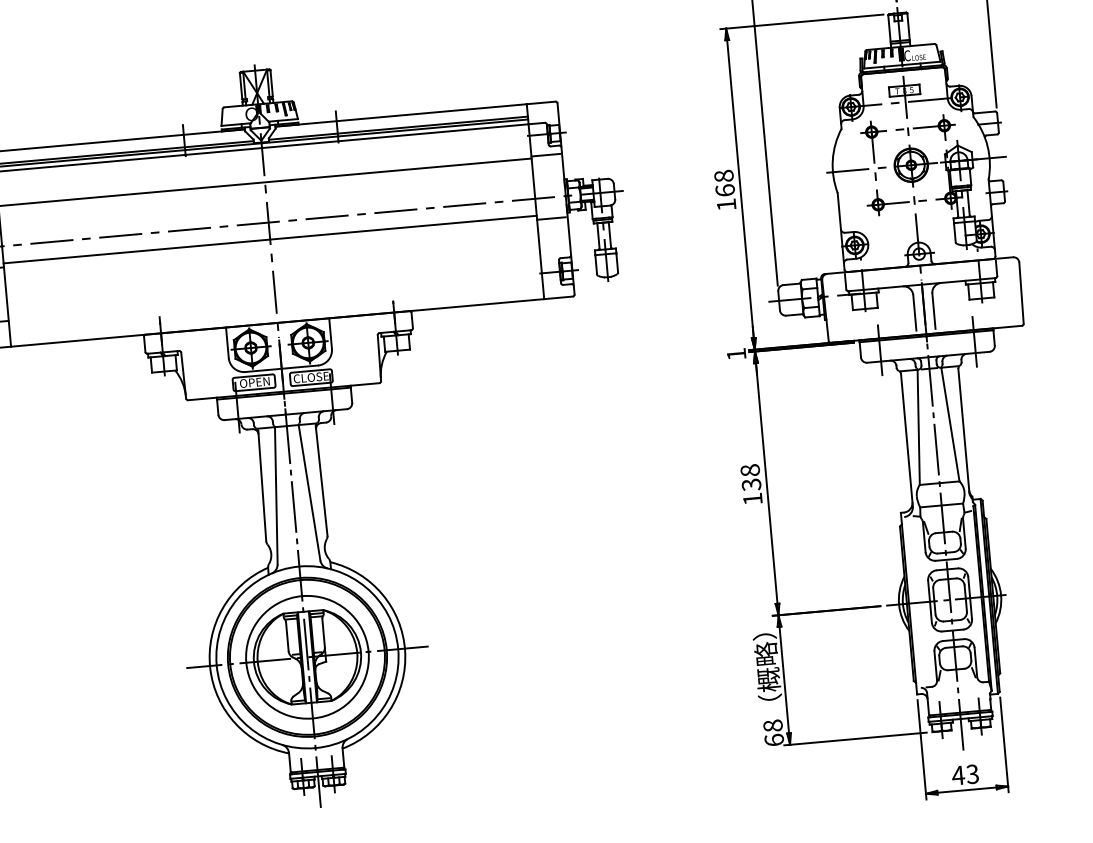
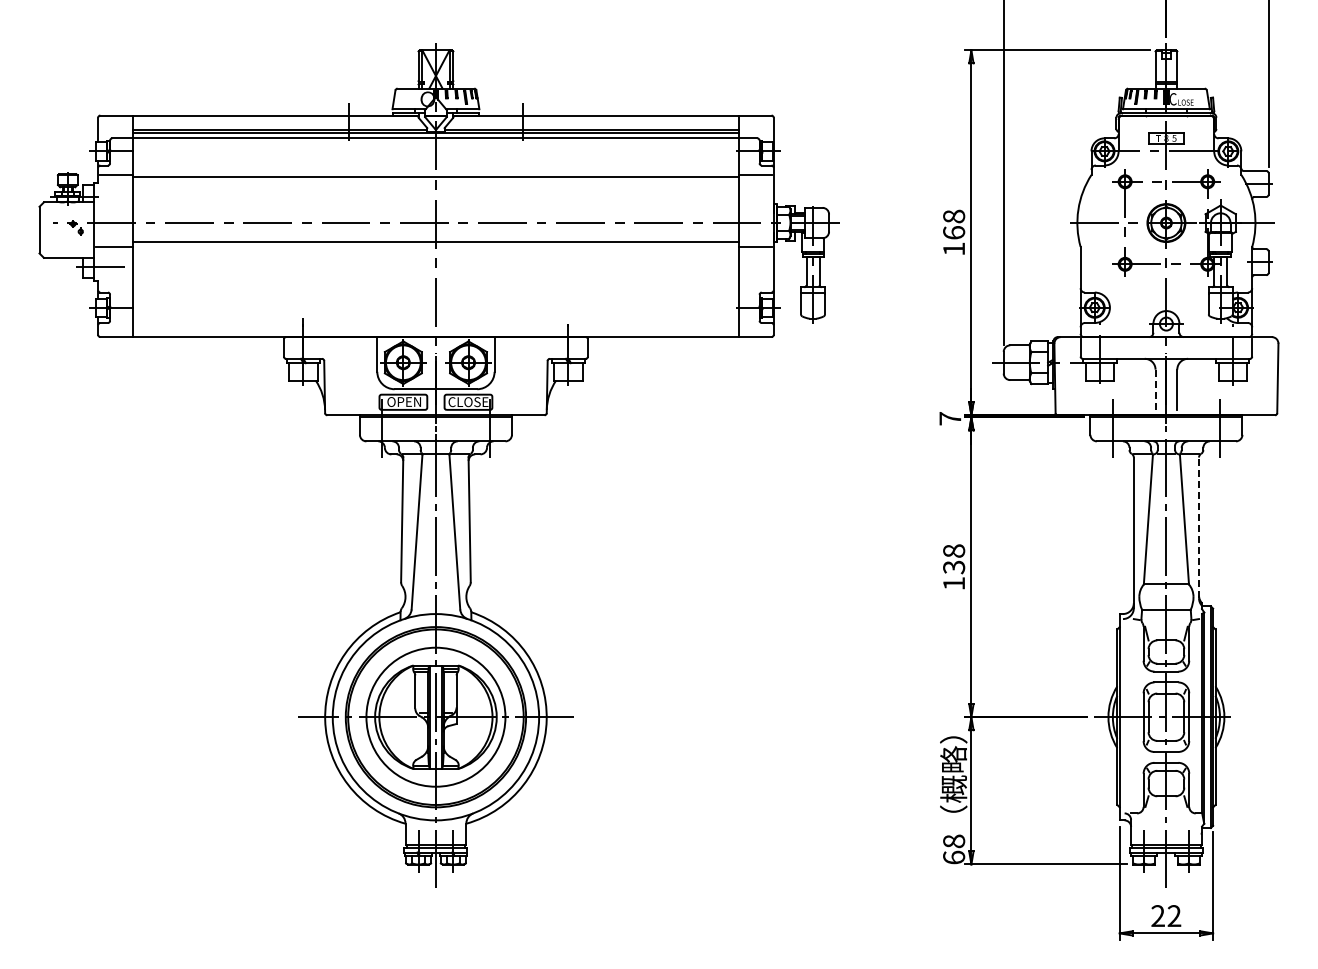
line: (914, 312) -> (1155, 389), solid -> dashed
text: (736, 354) -> (950, 418), 1 -> 7
line: (964, 430) -> (1199, 527), solid -> dashed
text: (964, 775) -> (1165, 916), 43 -> 22

